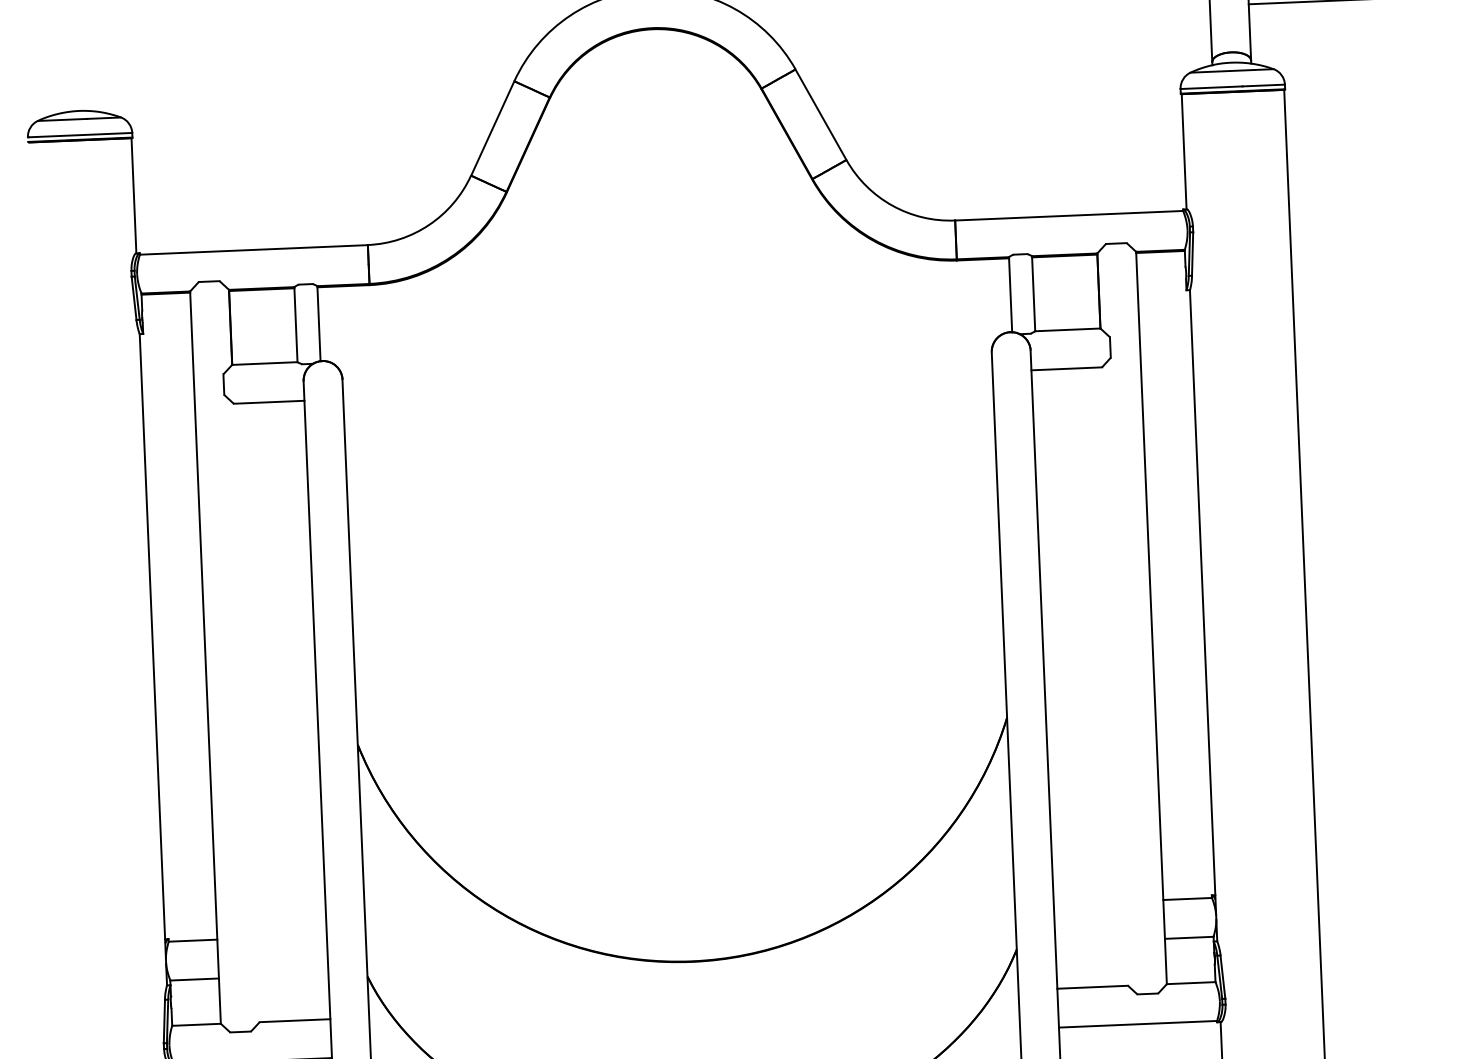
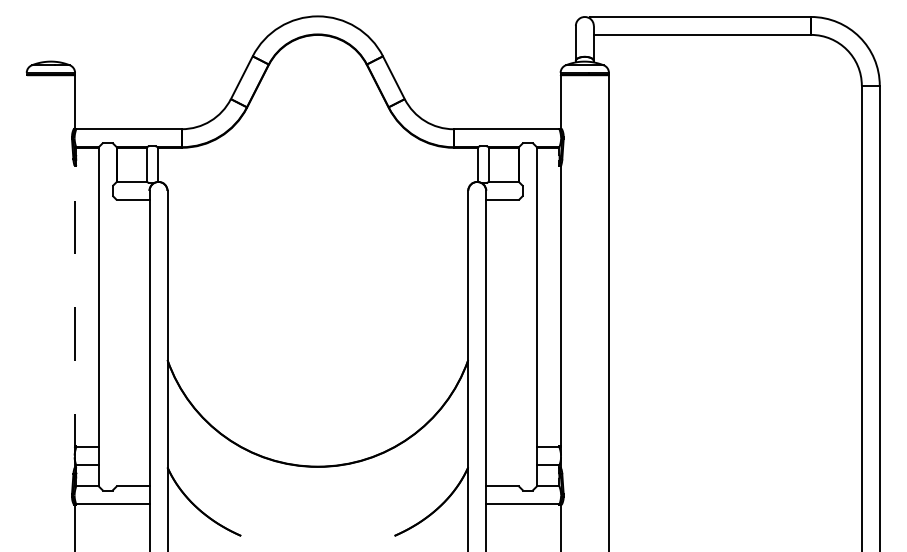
line: (153, 659) -> (74, 316), solid -> dashed

